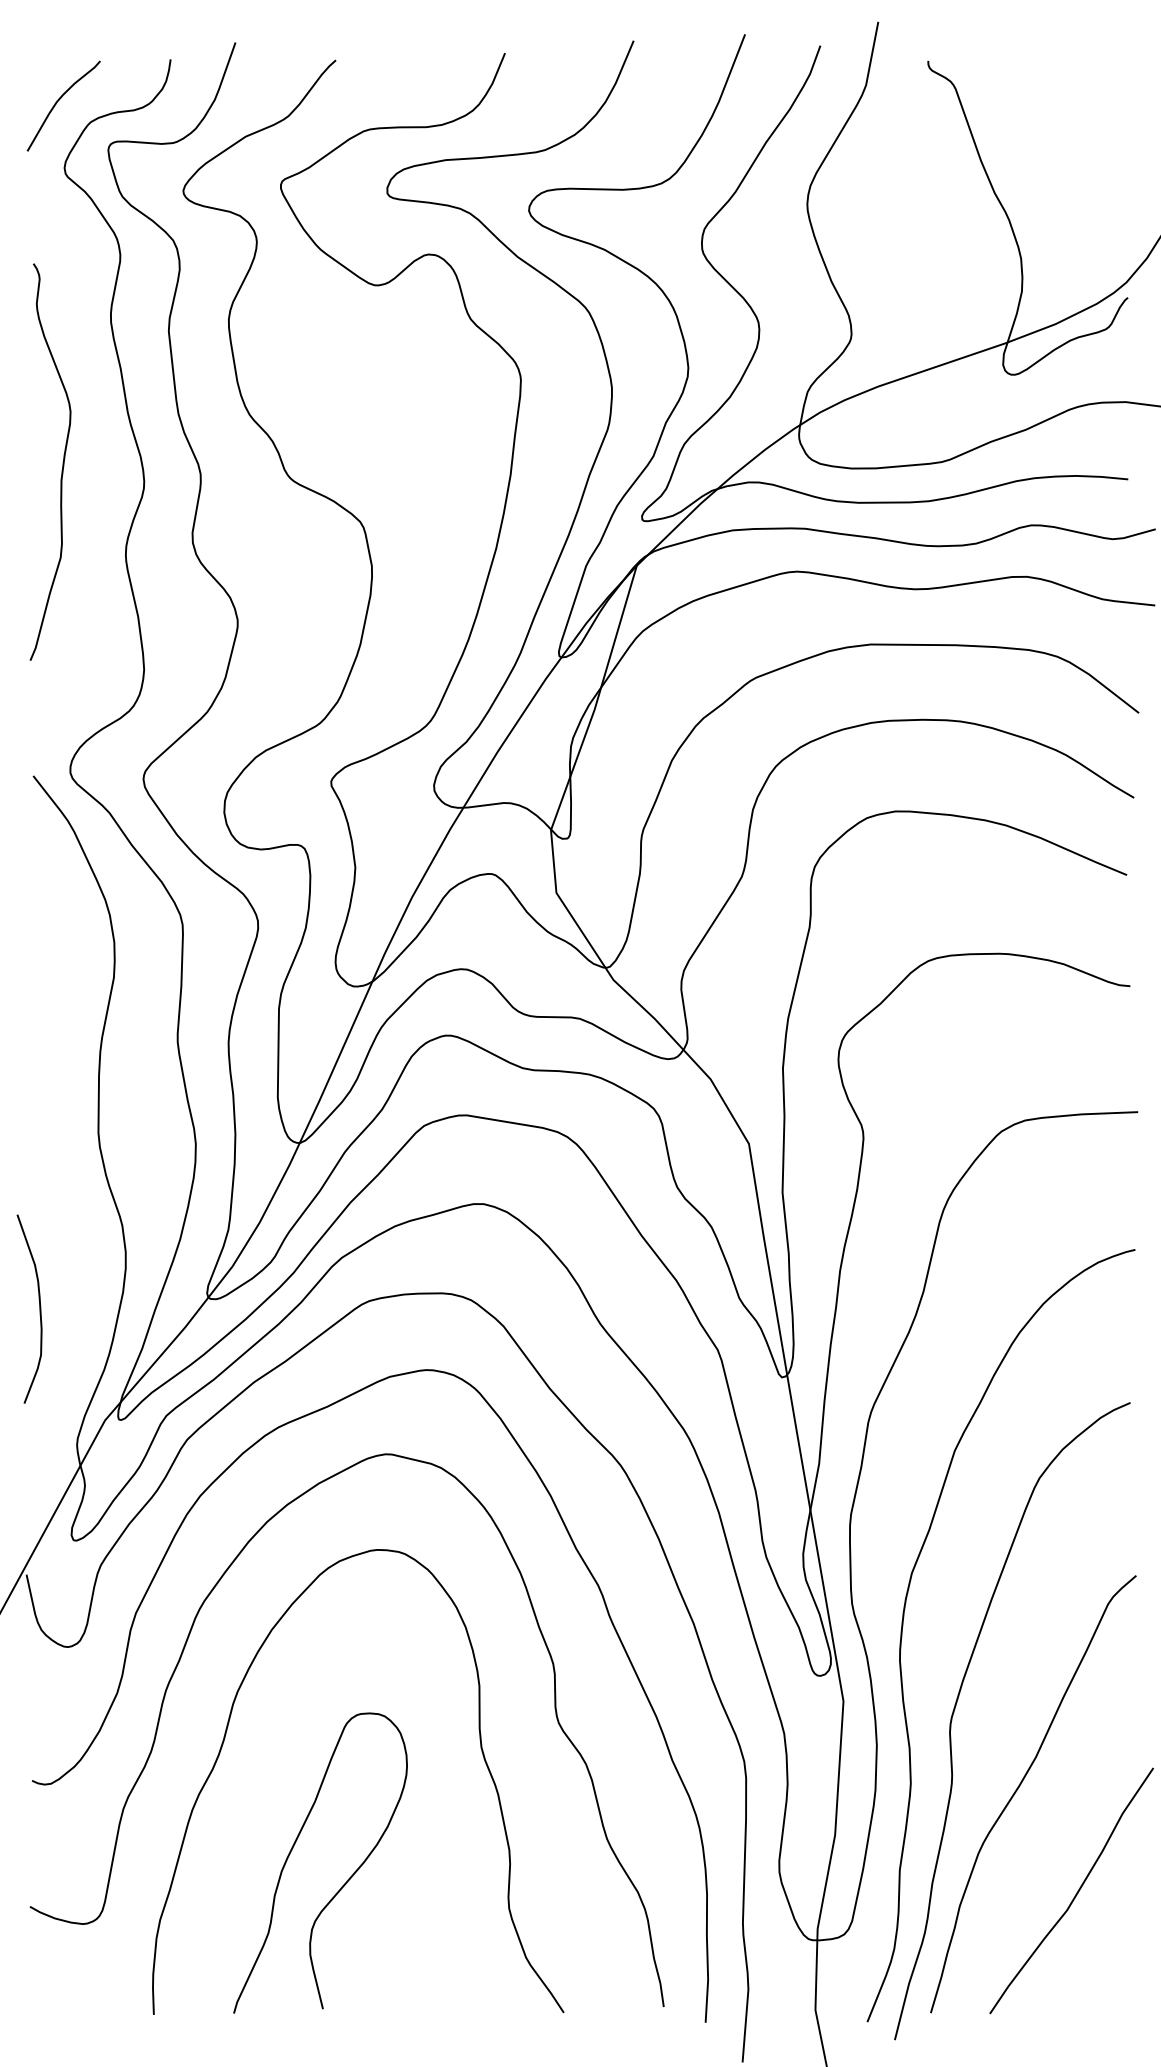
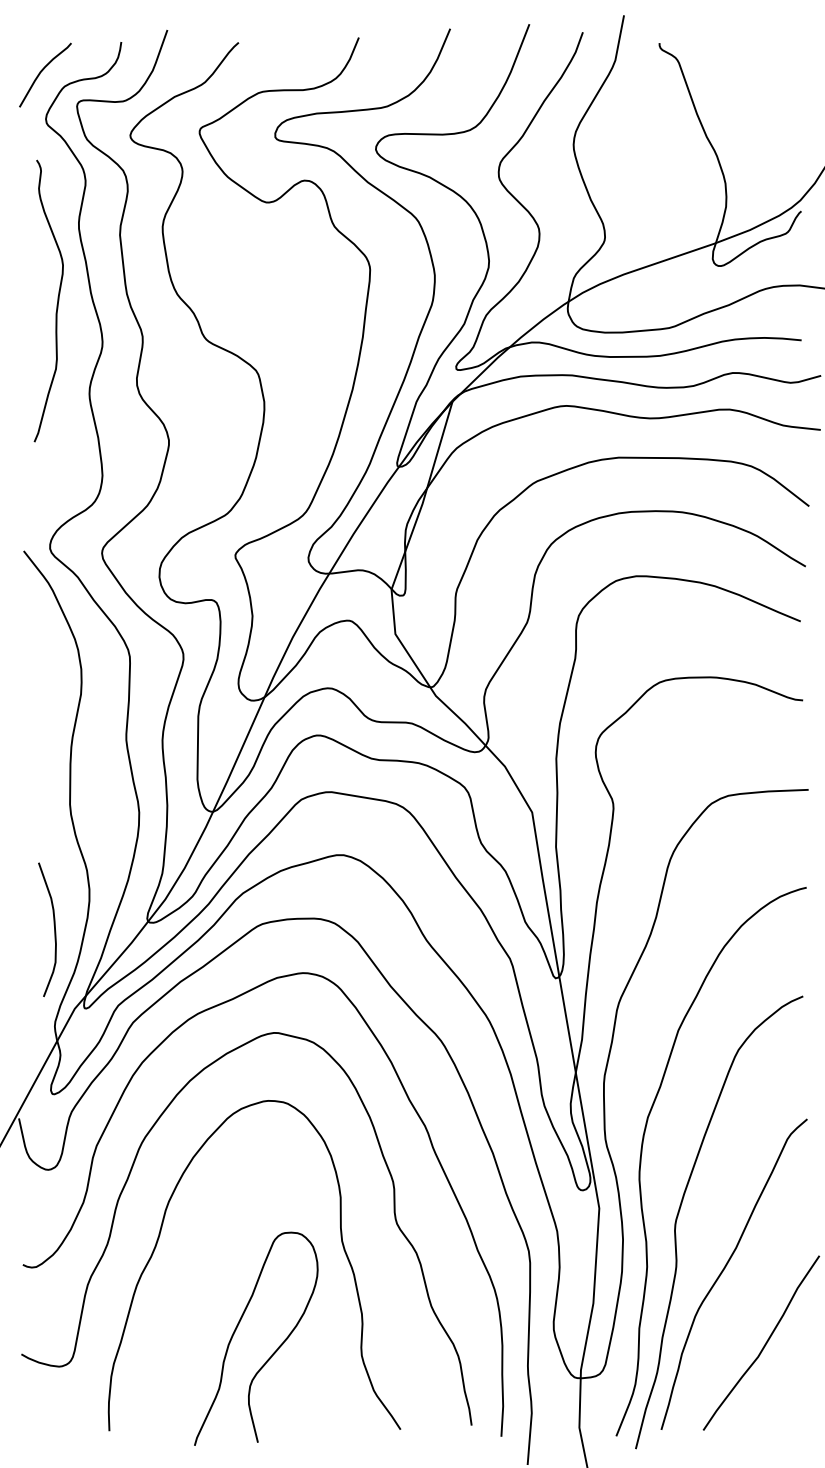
curve: (62, 462) -> (57, 301), moved
curve: (39, 1308) -> (54, 929), moved
curve: (293, 1848) -> (237, 1328), moved

